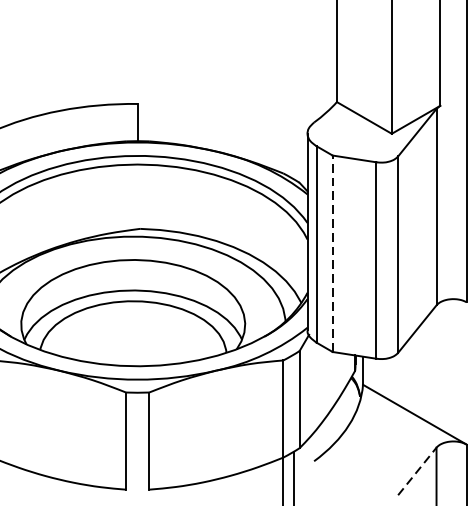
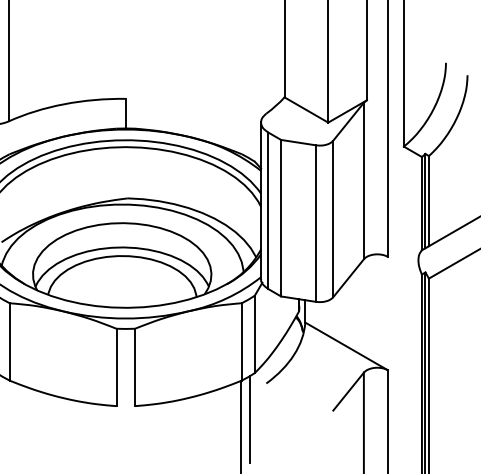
line: (333, 252) -> (281, 217), dashed -> solid
line: (417, 471) -> (348, 391), dashed -> solid

